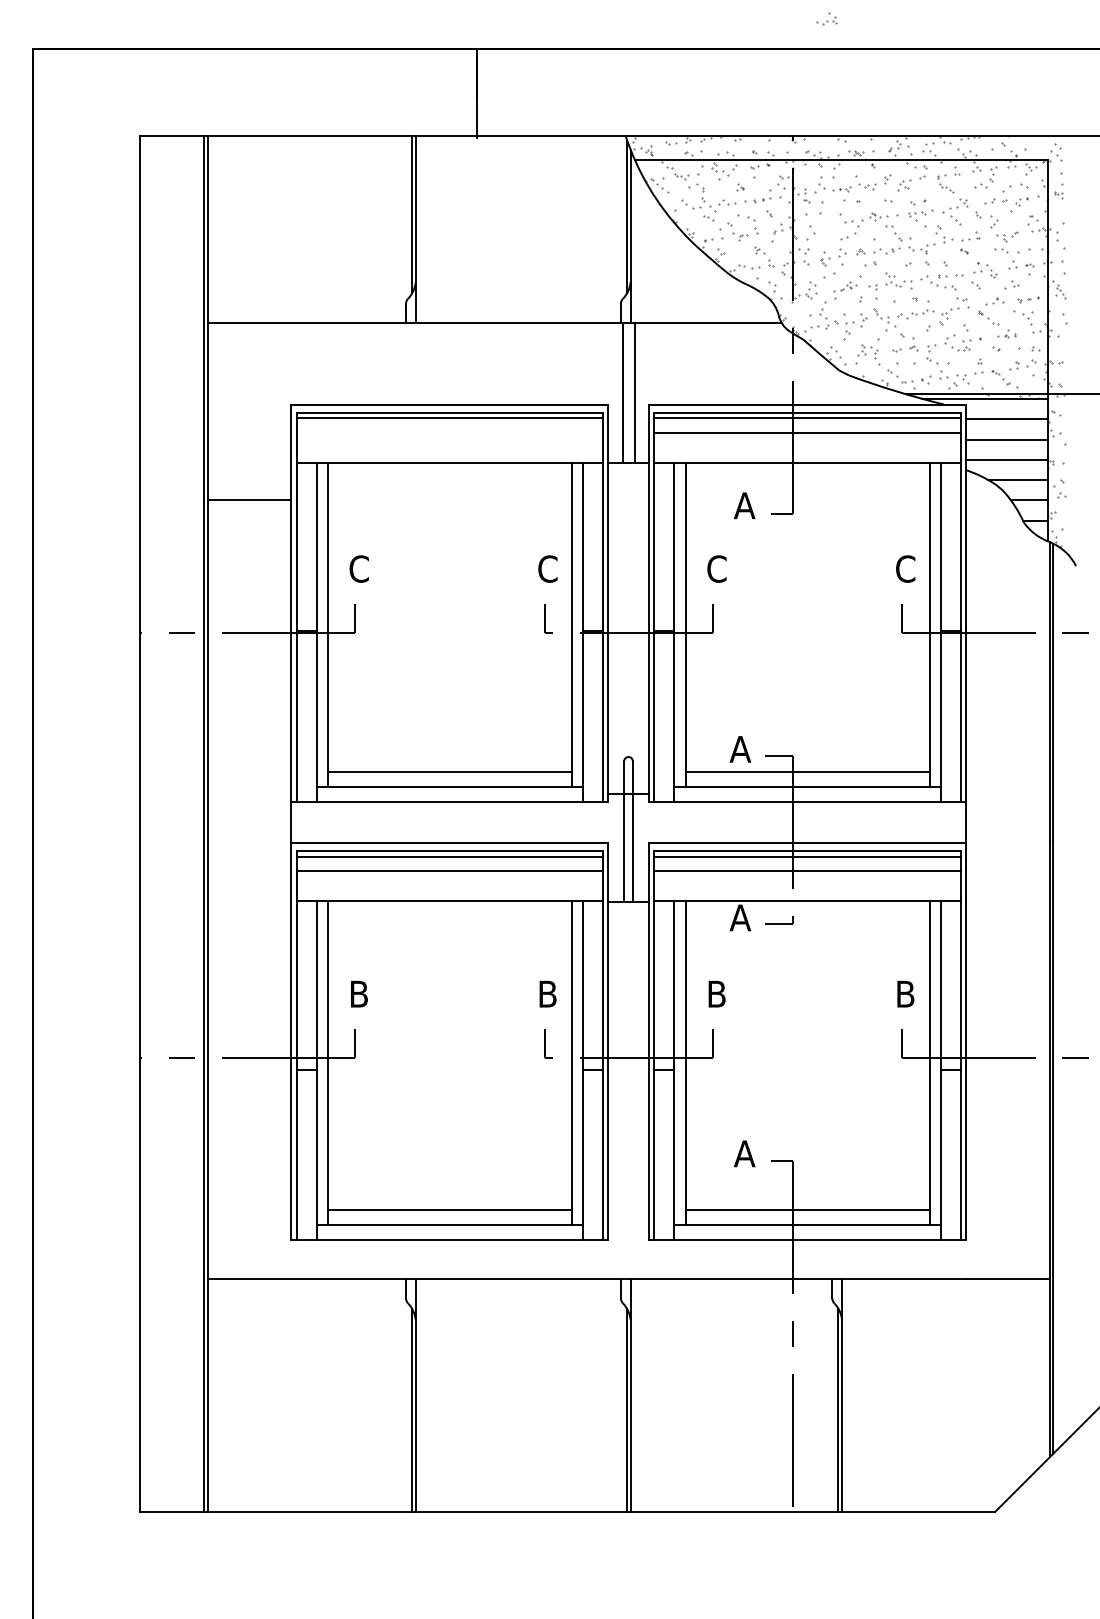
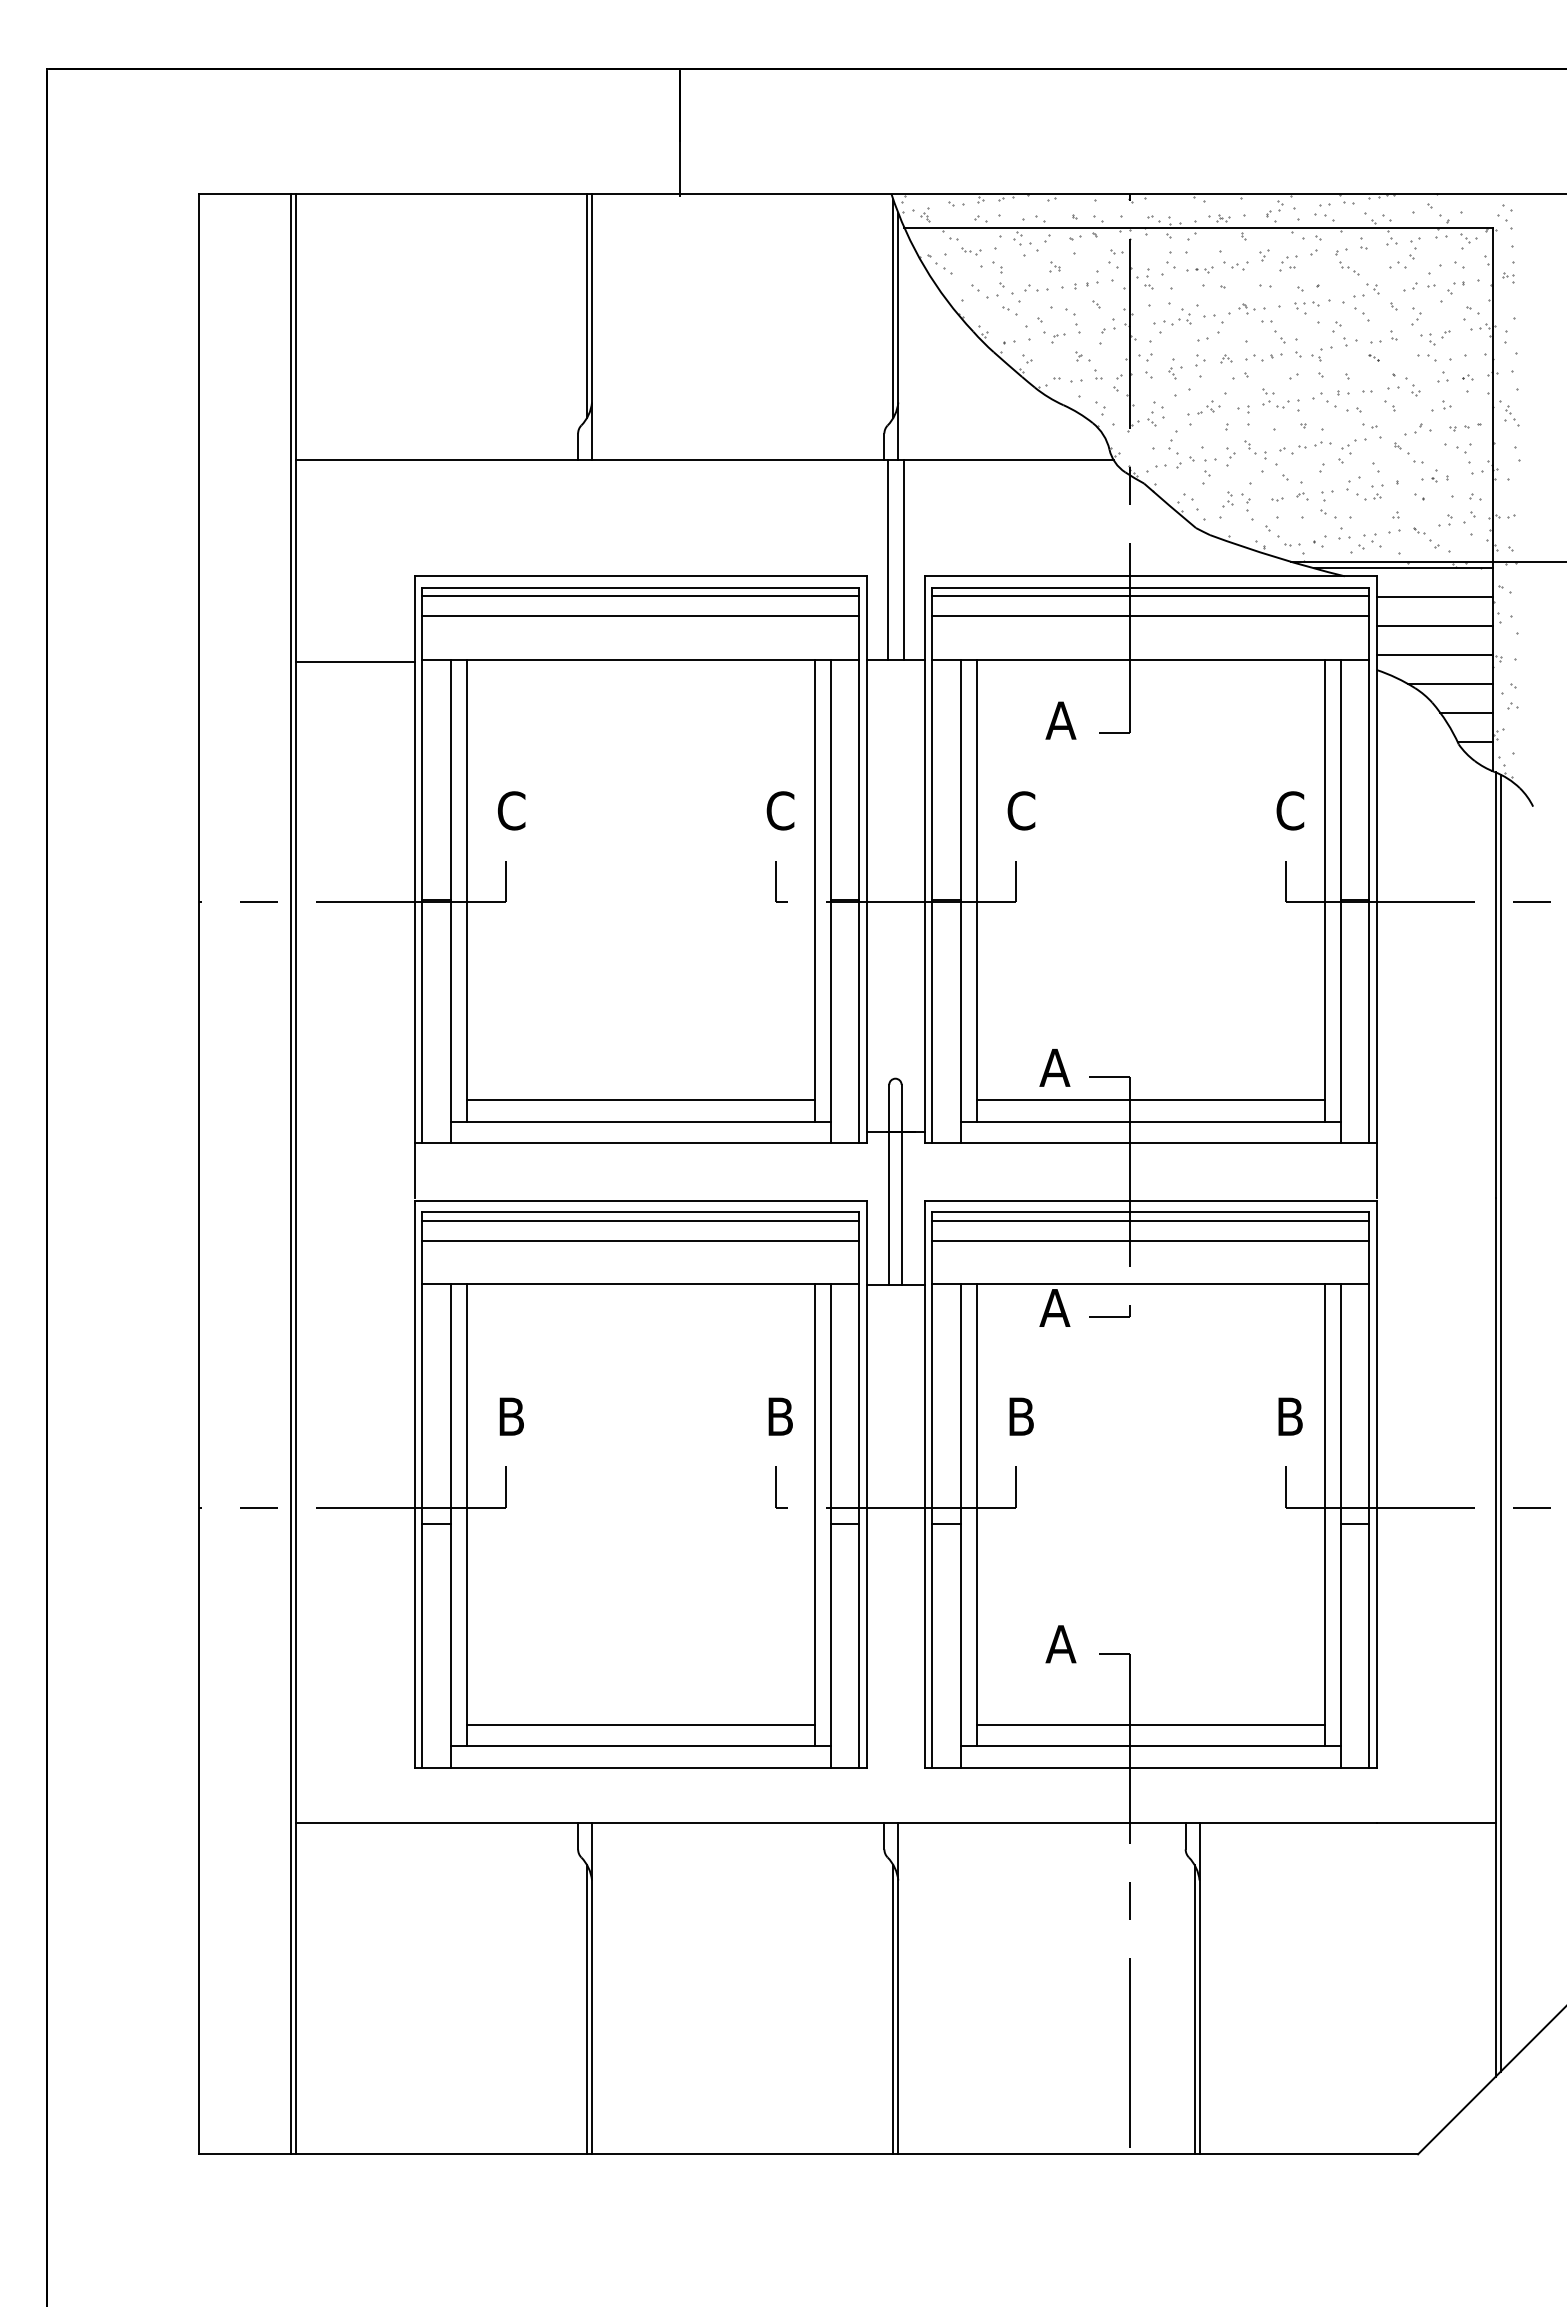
part: (826, 18) -> (1177, 316), moved
line: (449, 432) -> (640, 616), added
line: (248, 500) -> (354, 662), moved

